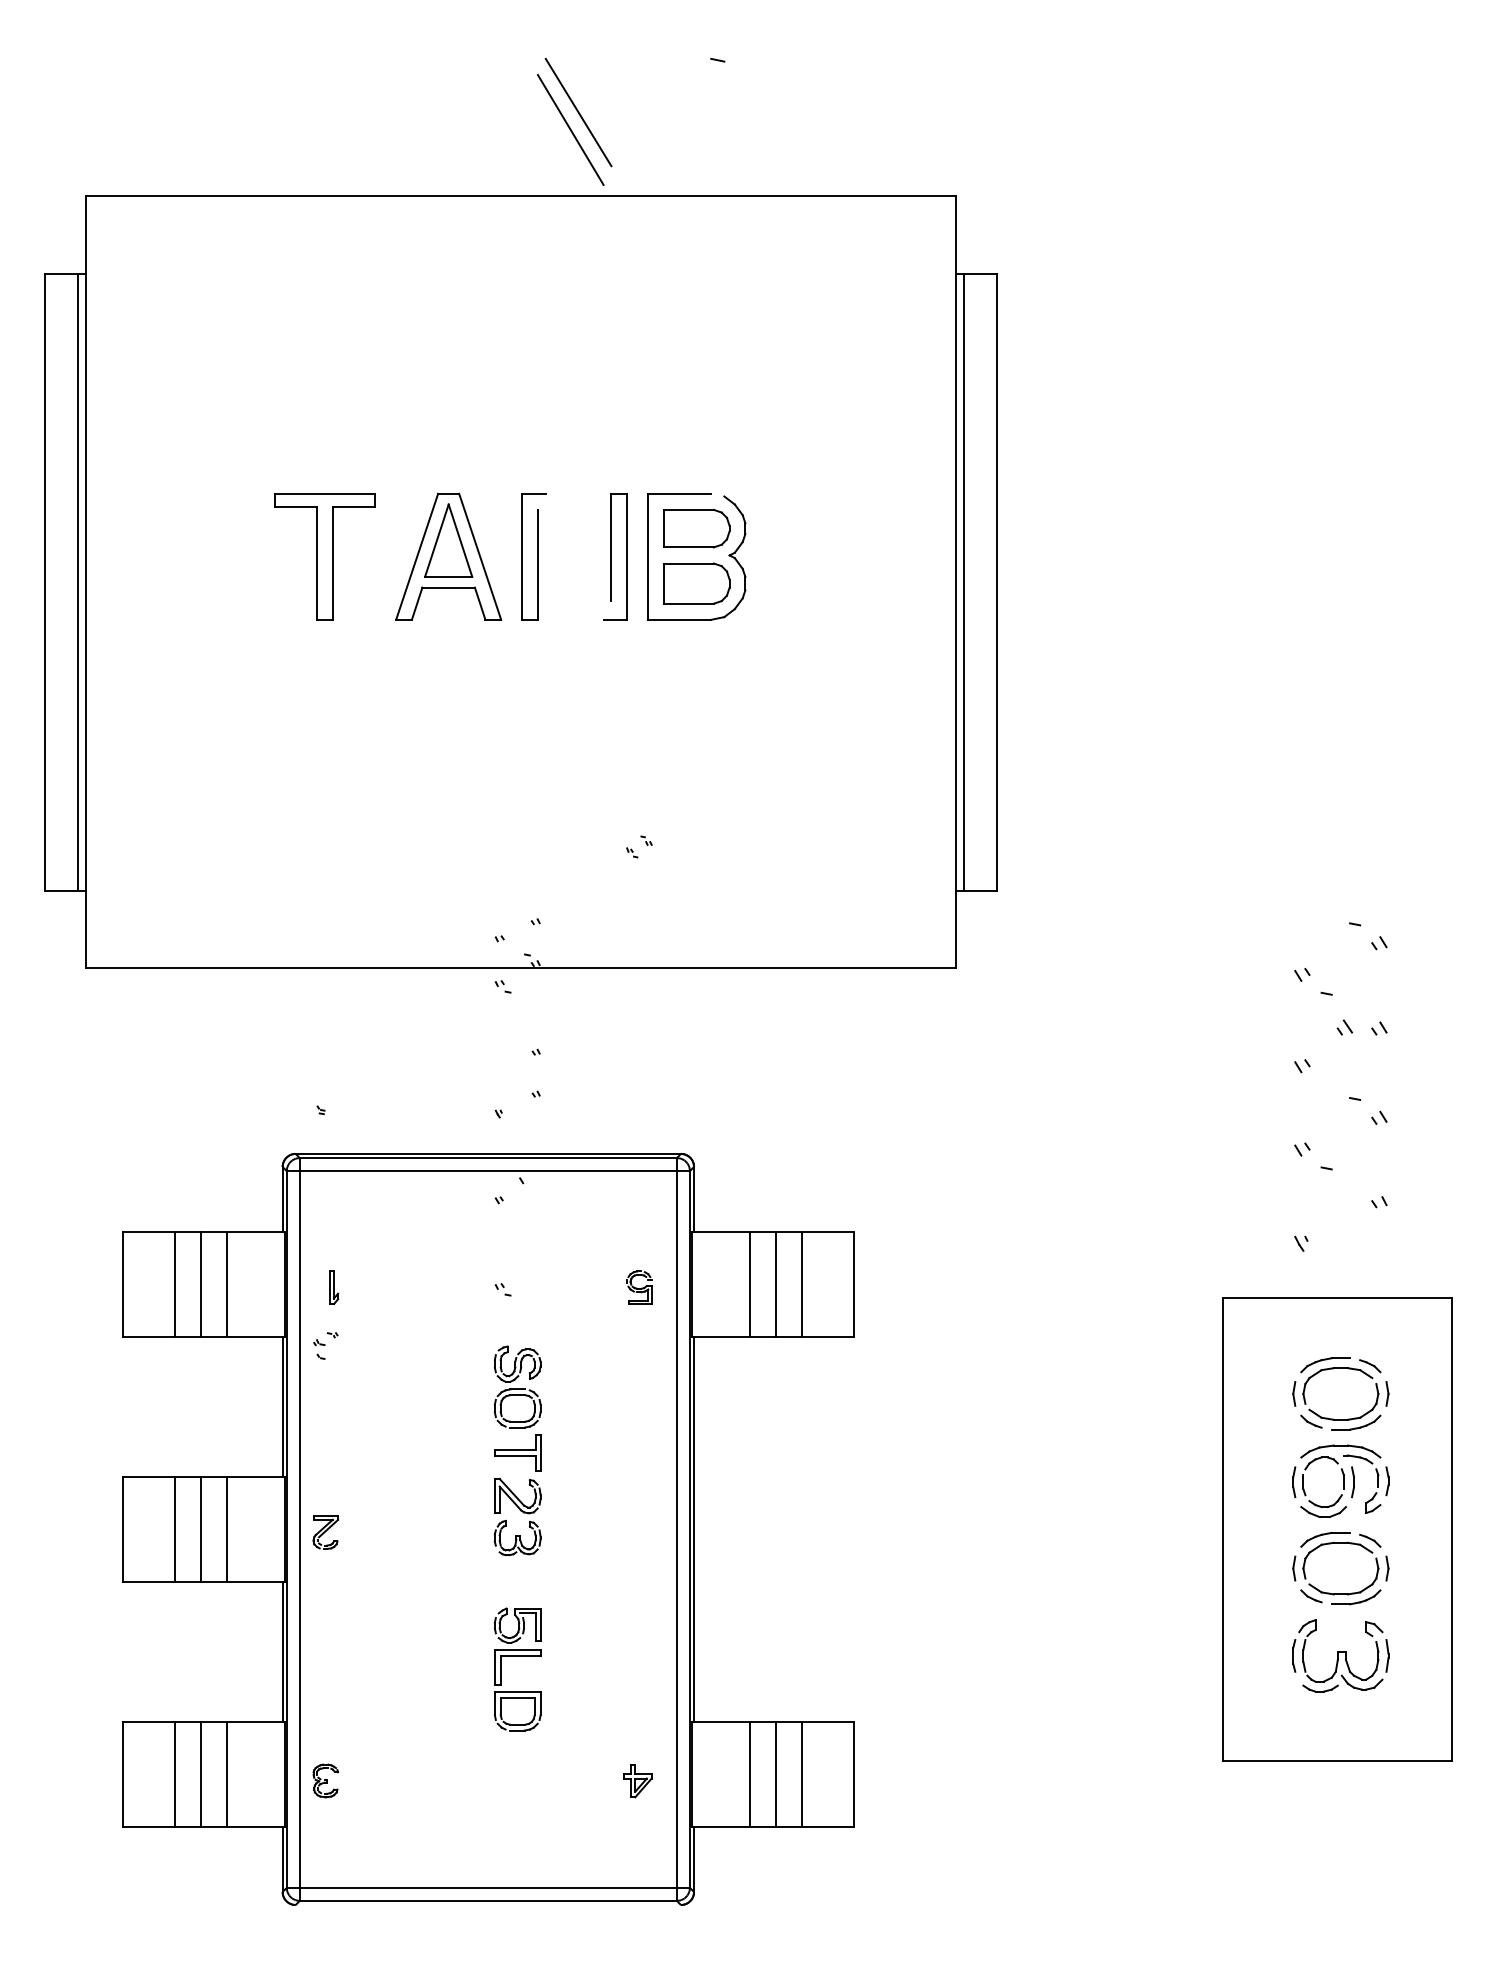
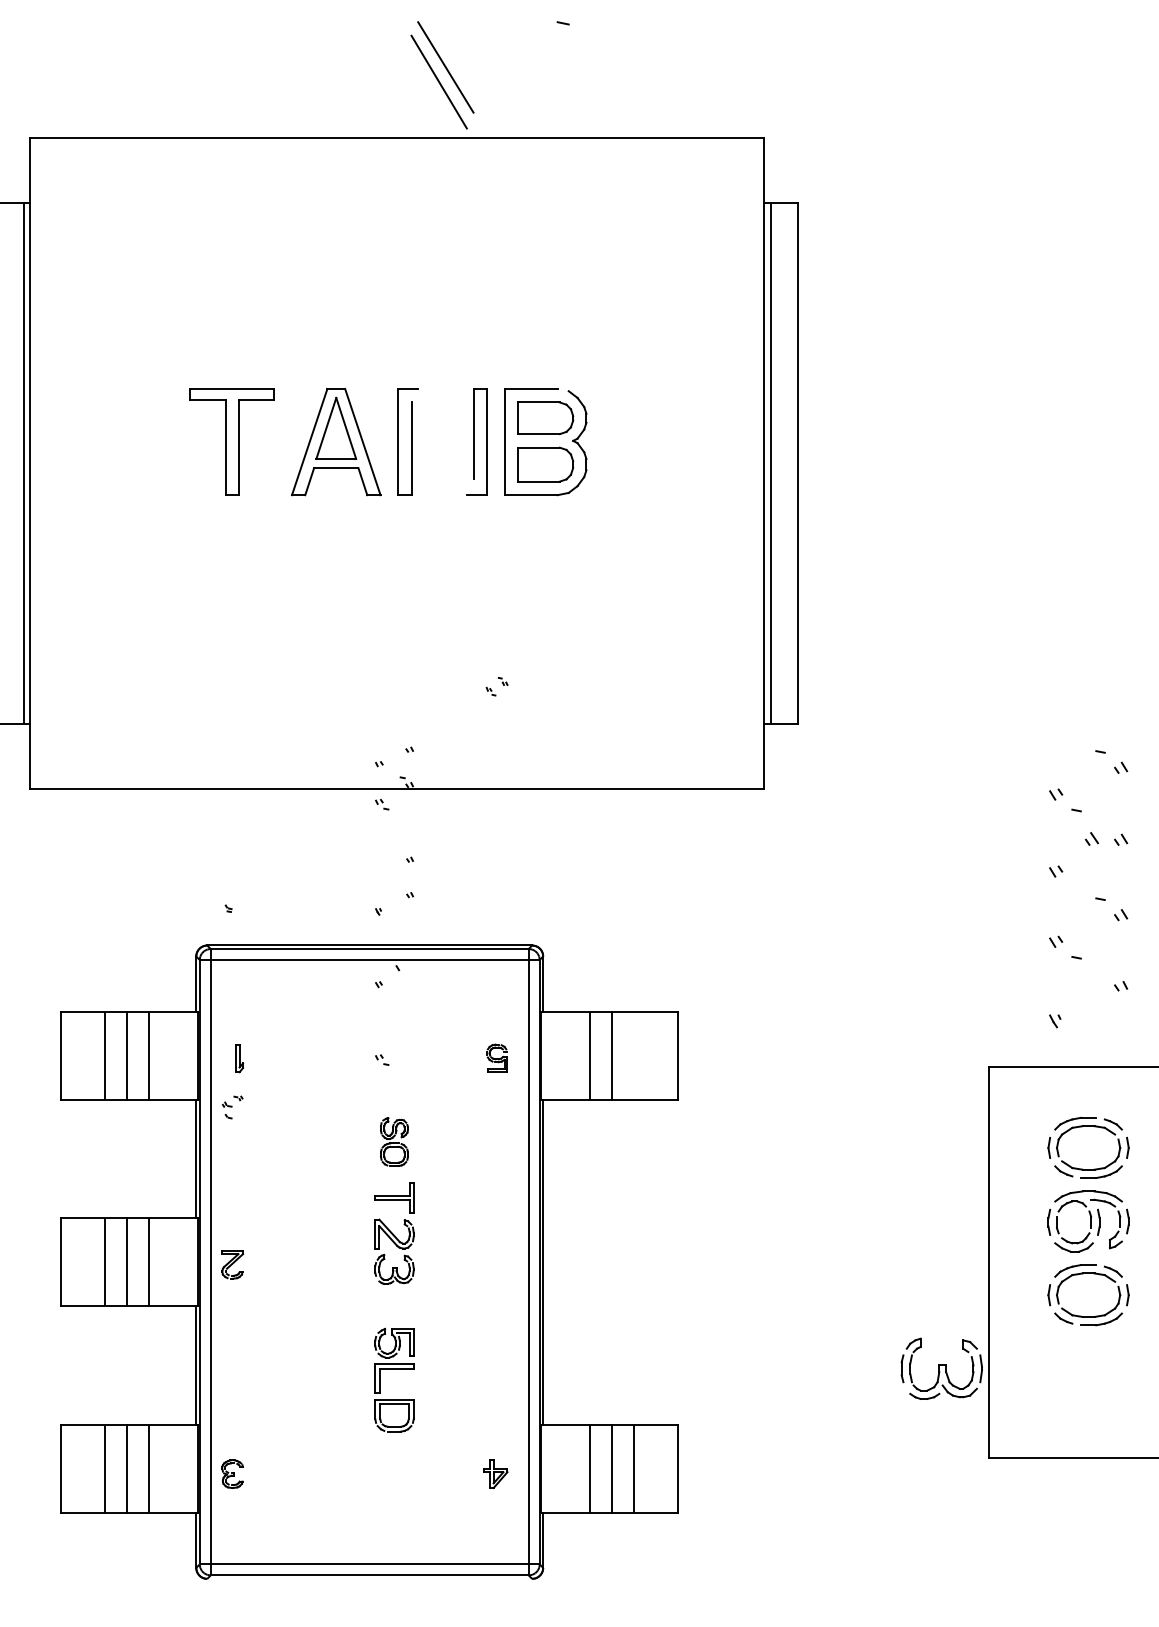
line: (801, 1284) -> (633, 1055), removed
part: (517, 1386) -> (394, 1141), size x0.7
part: (1340, 1655) -> (941, 1368), moved

